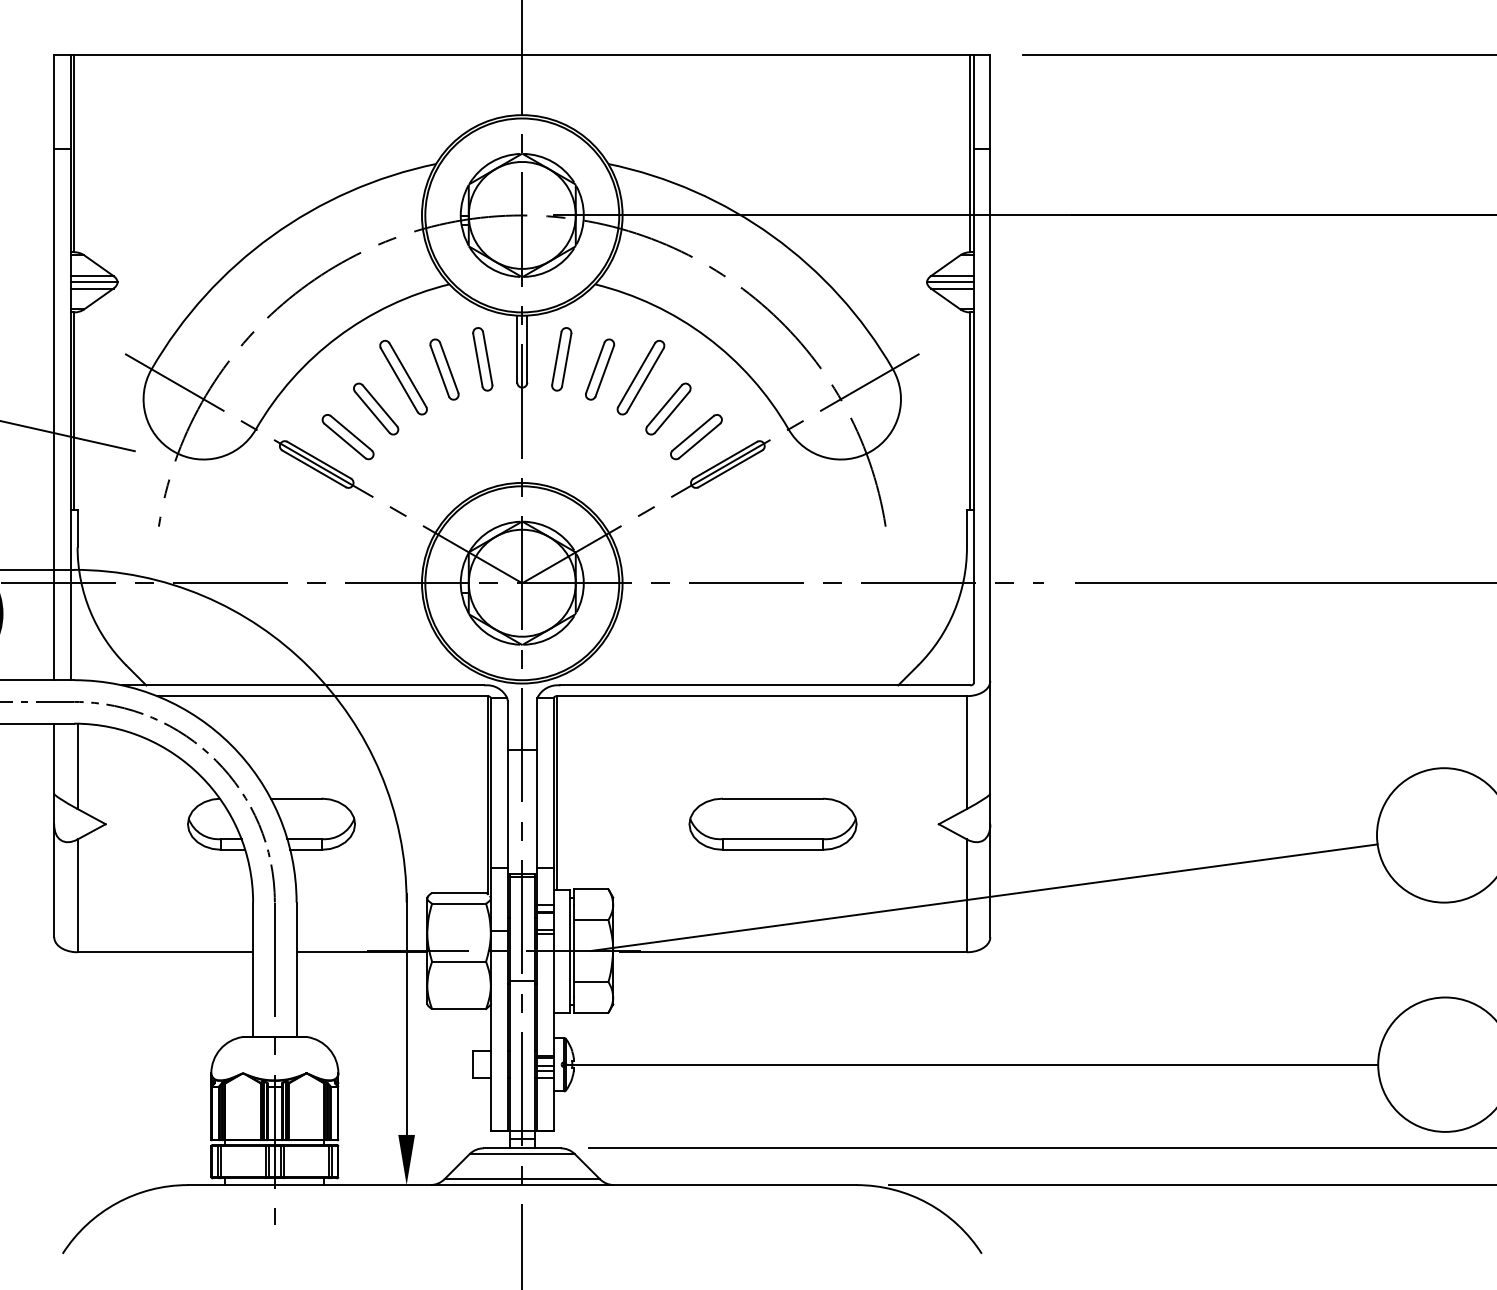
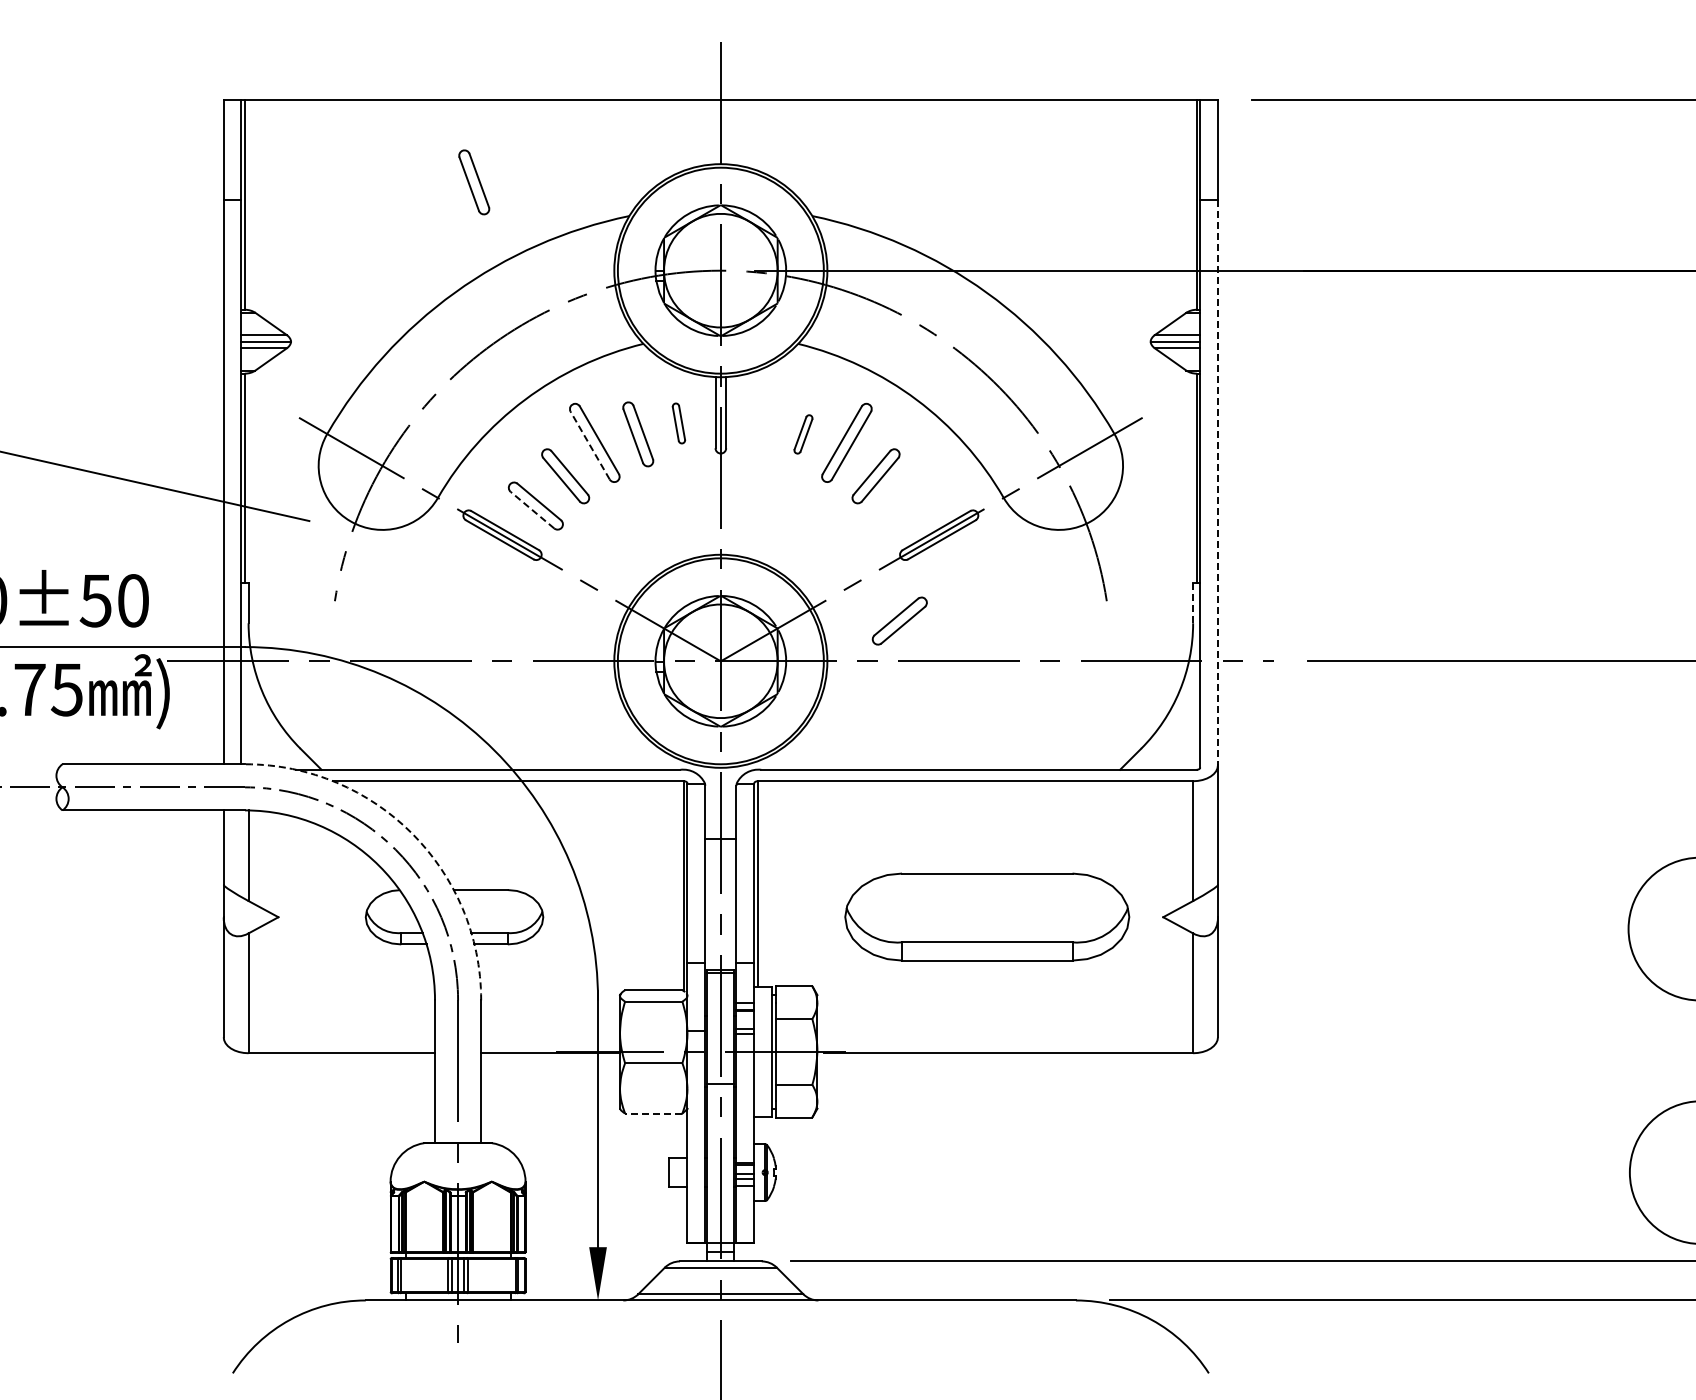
part: (290, 132) -> (474, 182), added
part: (482, 359) -> (678, 423), size x0.6
part: (561, 359) -> (762, 423), removed
part: (600, 369) -> (803, 434), size x0.6
line: (398, 380) -> (589, 445), solid -> dashed
line: (989, 414) -> (1217, 482), solid -> dashed
part: (696, 436) -> (899, 620), moved
line: (344, 440) -> (532, 509), solid -> dashed
line: (967, 528) -> (1193, 603), solid -> dashed
arc: (231, 745) -> (412, 833), solid -> dashed
part: (772, 824) -> (986, 917), size x1.6
line: (984, 896) -> (1211, 994), removed
line: (458, 1009) -> (653, 1113), solid -> dashed
line: (971, 1064) -> (1197, 1172), removed

